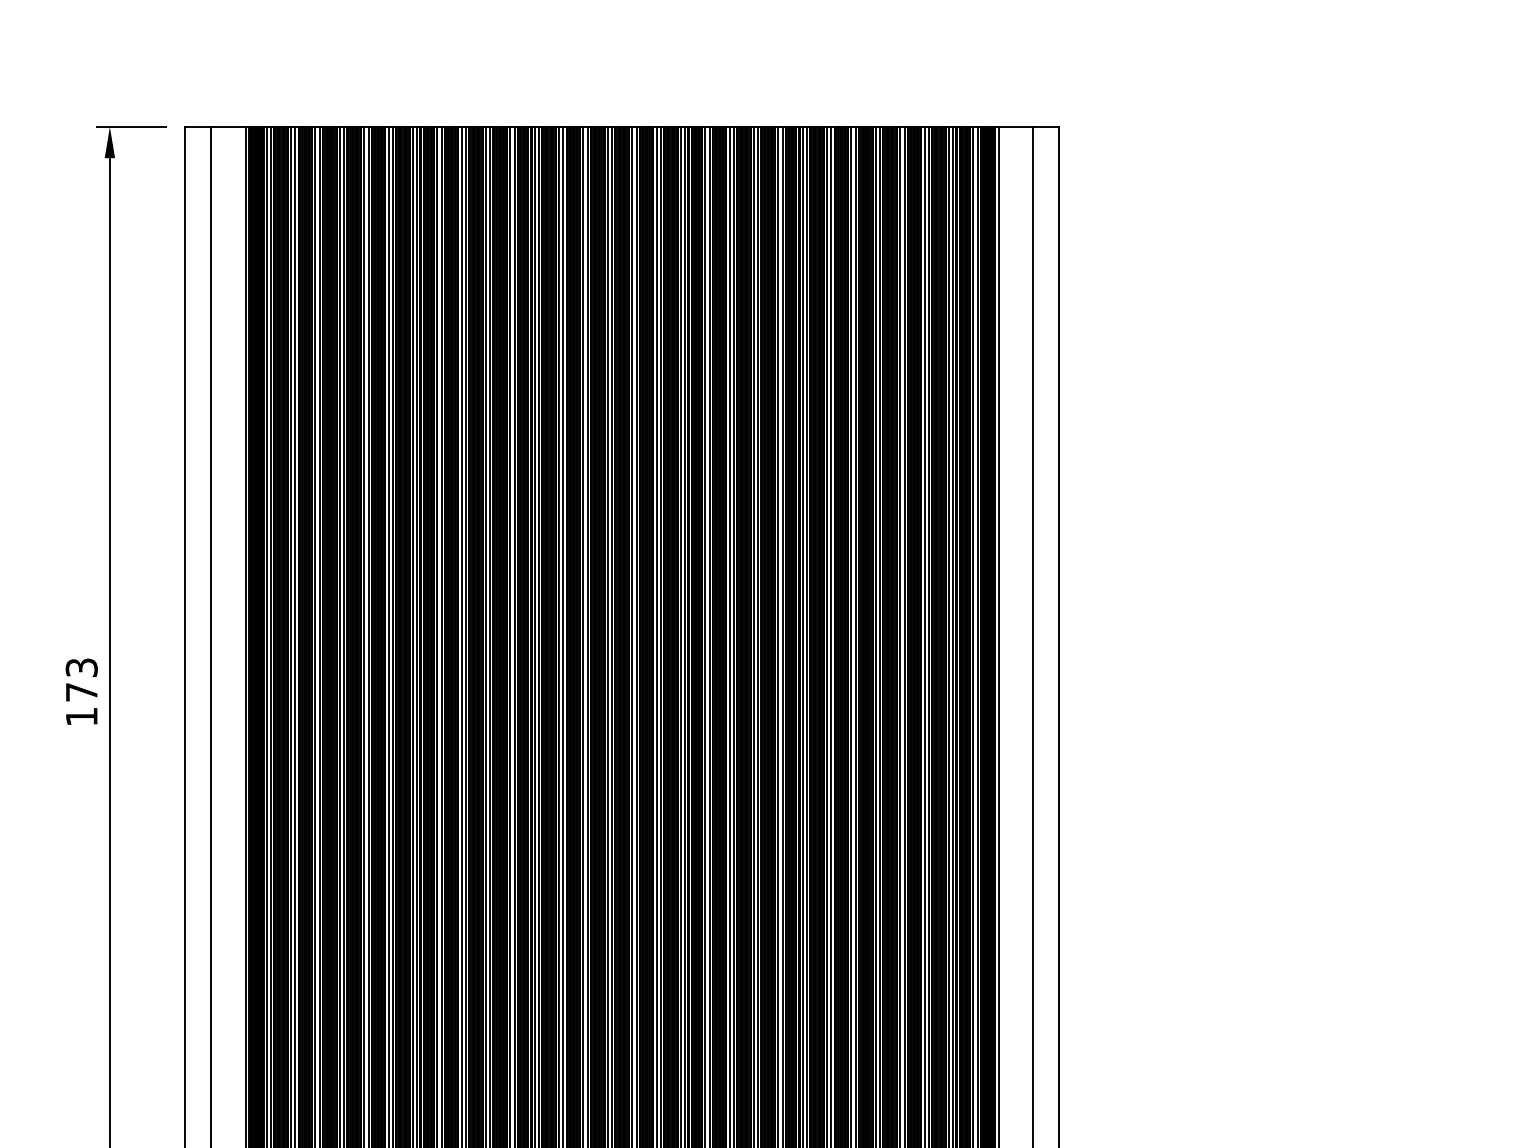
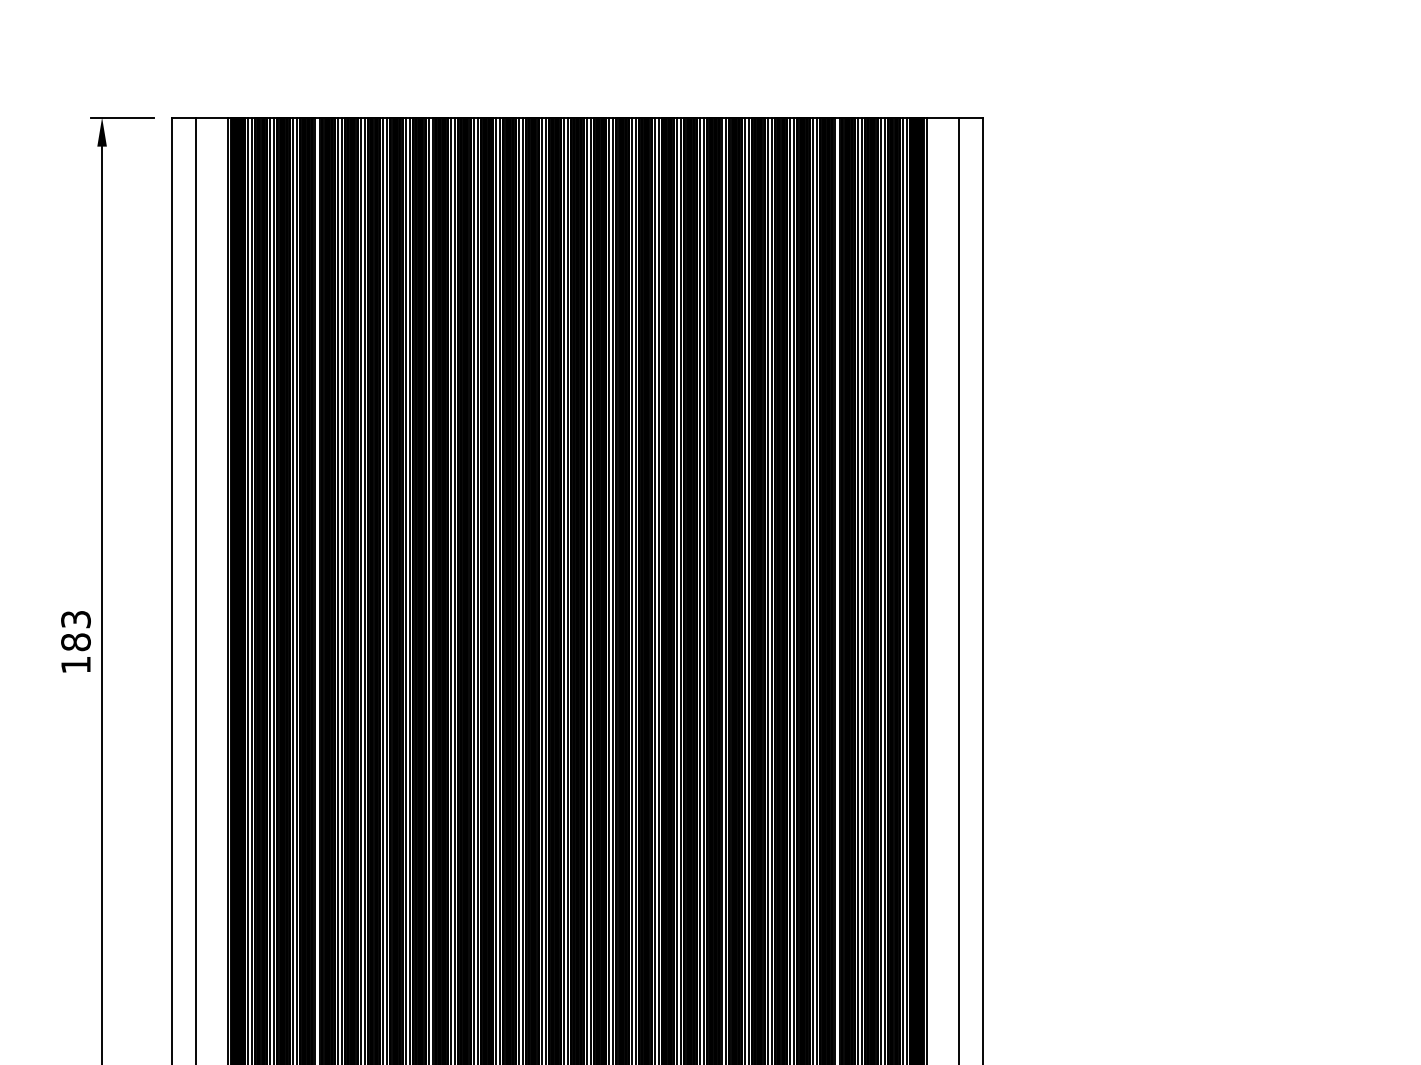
text: (81, 692) -> (75, 642), 173 -> 183

